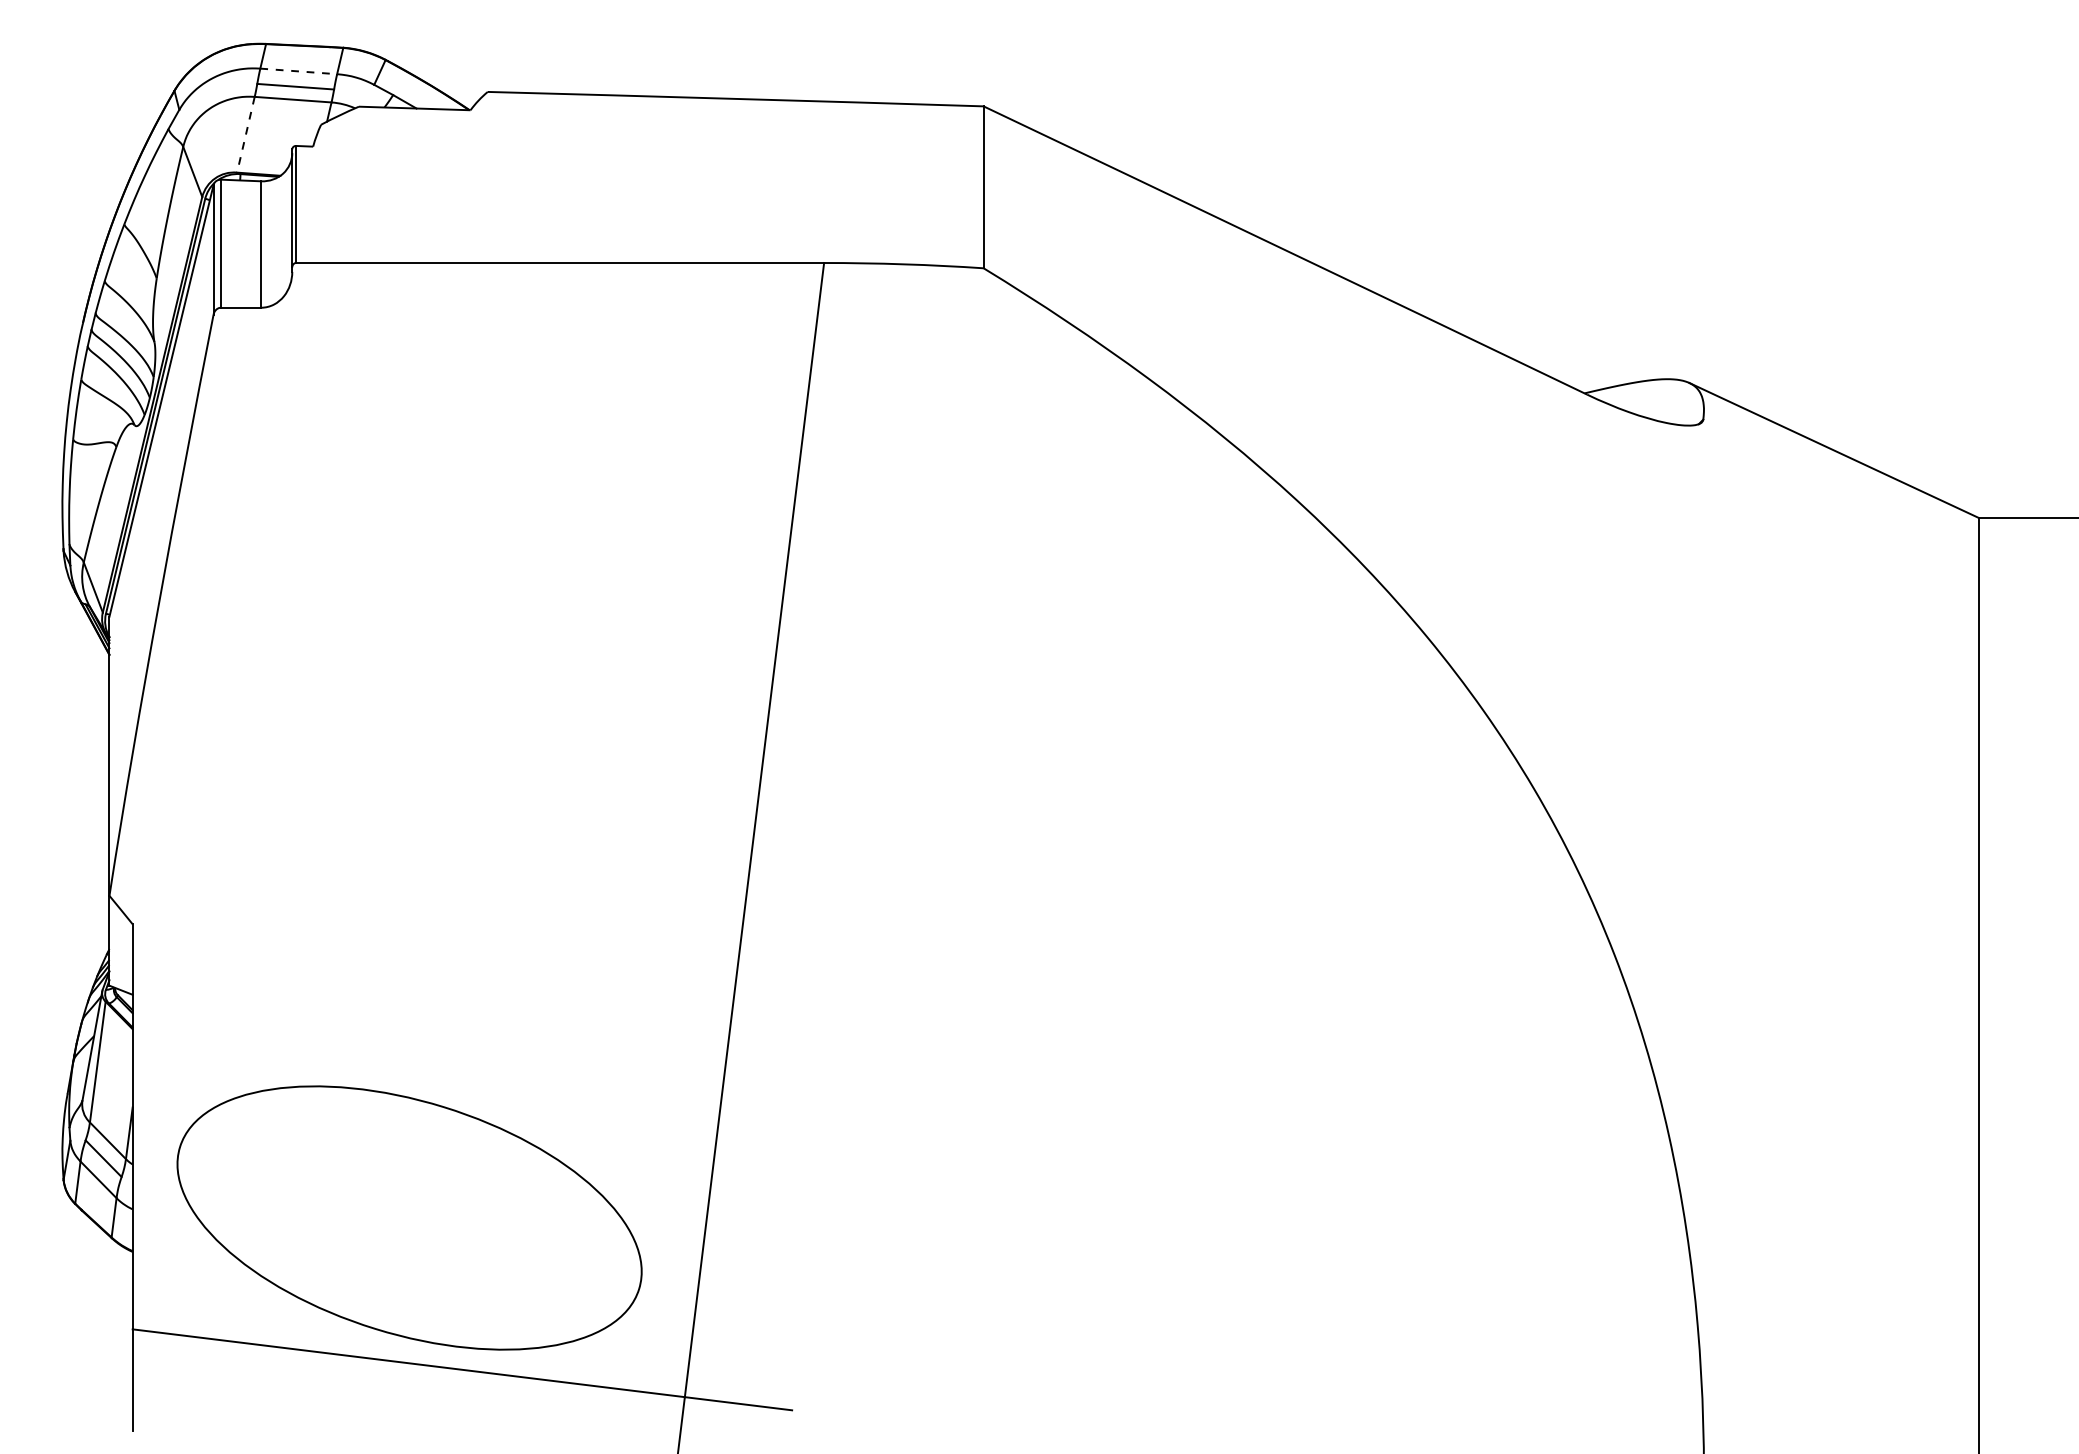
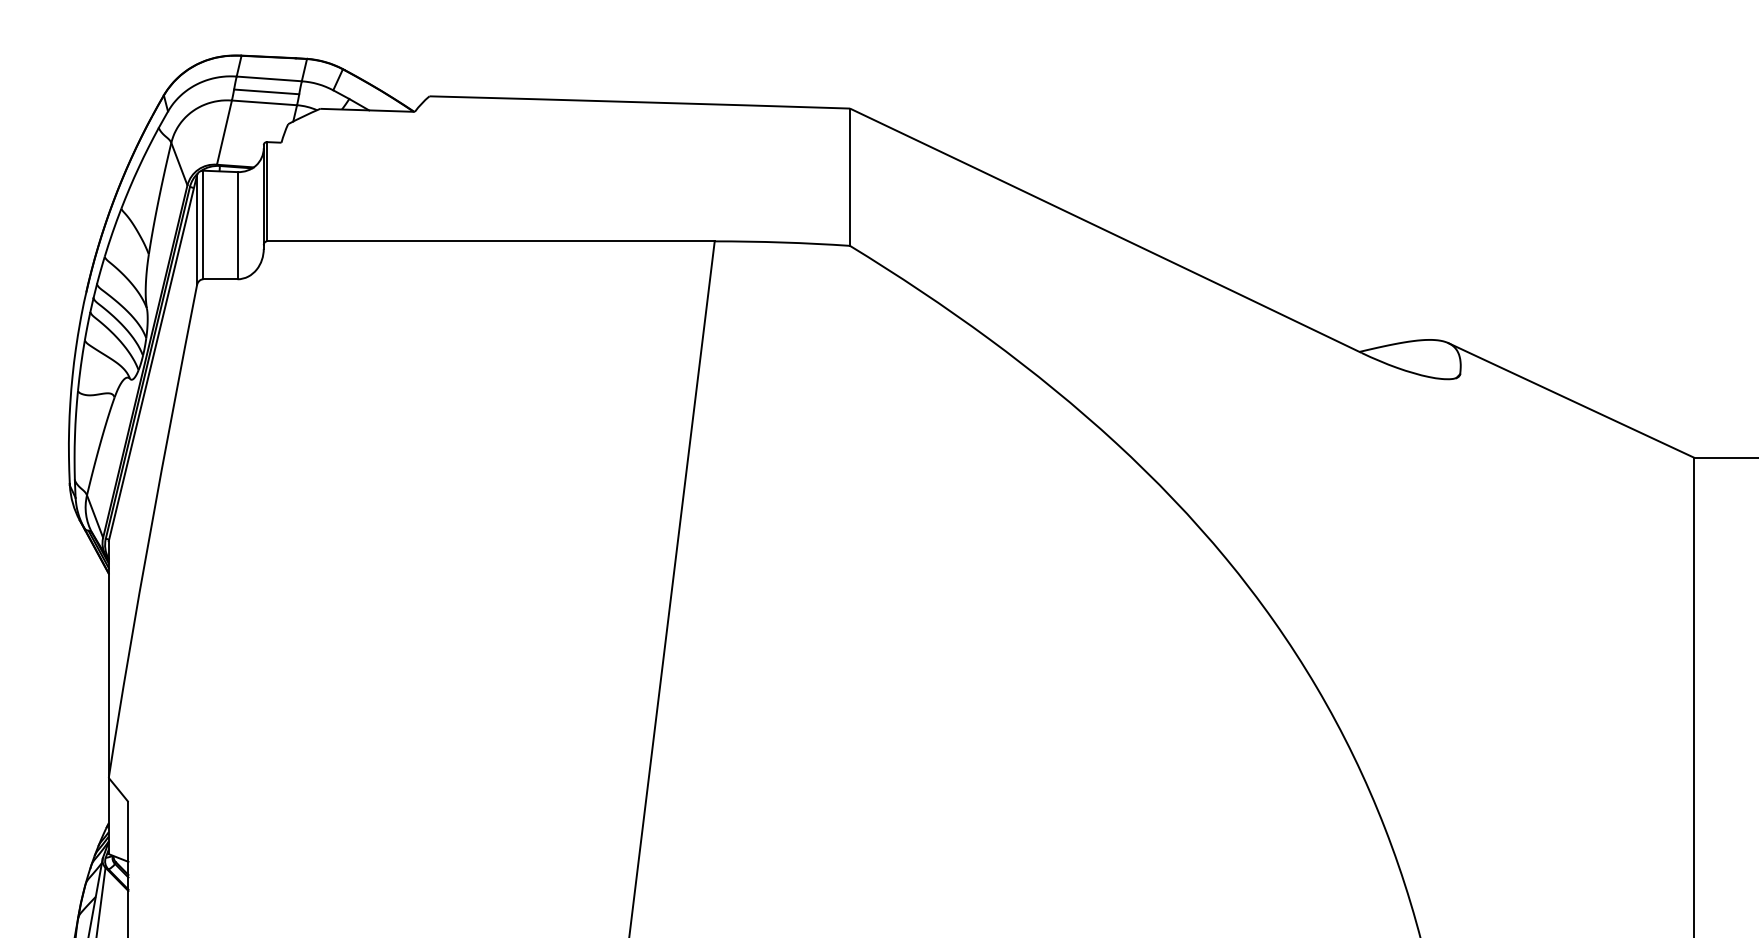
line: (298, 71) -> (269, 78), dashed -> solid
line: (245, 134) -> (224, 132), dashed -> solid

